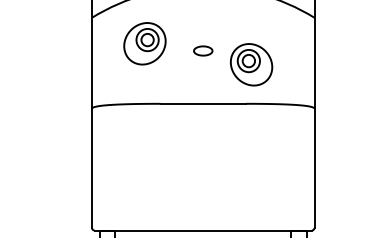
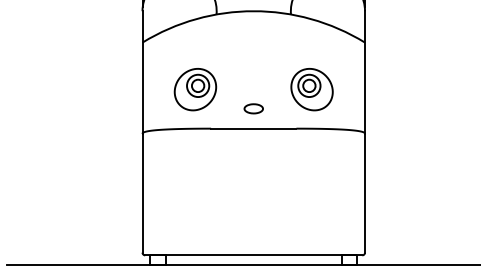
part: (144, 43) -> (195, 89), moved
part: (202, 50) -> (253, 108), moved
part: (250, 64) -> (311, 89), moved

